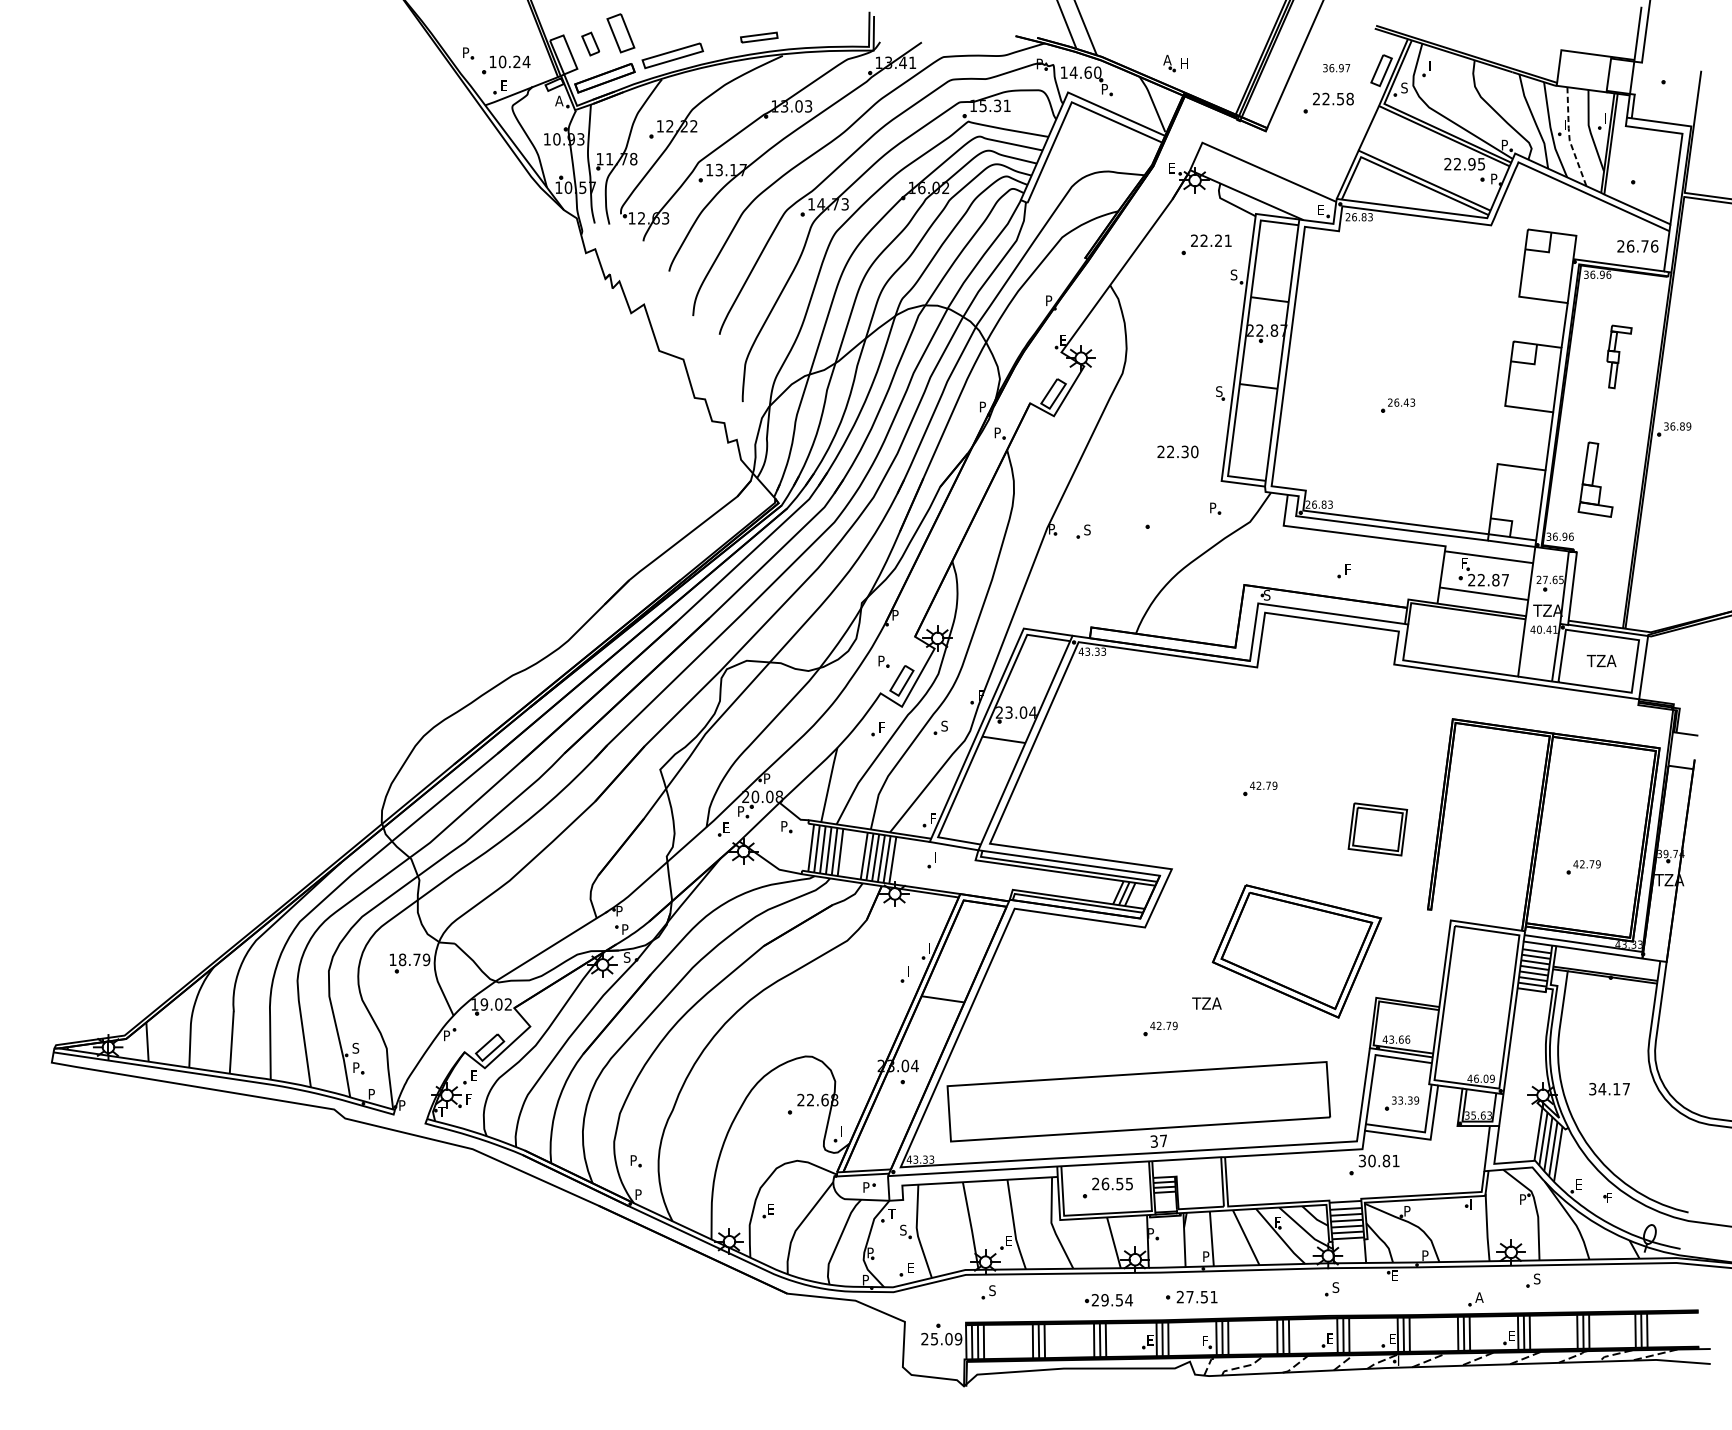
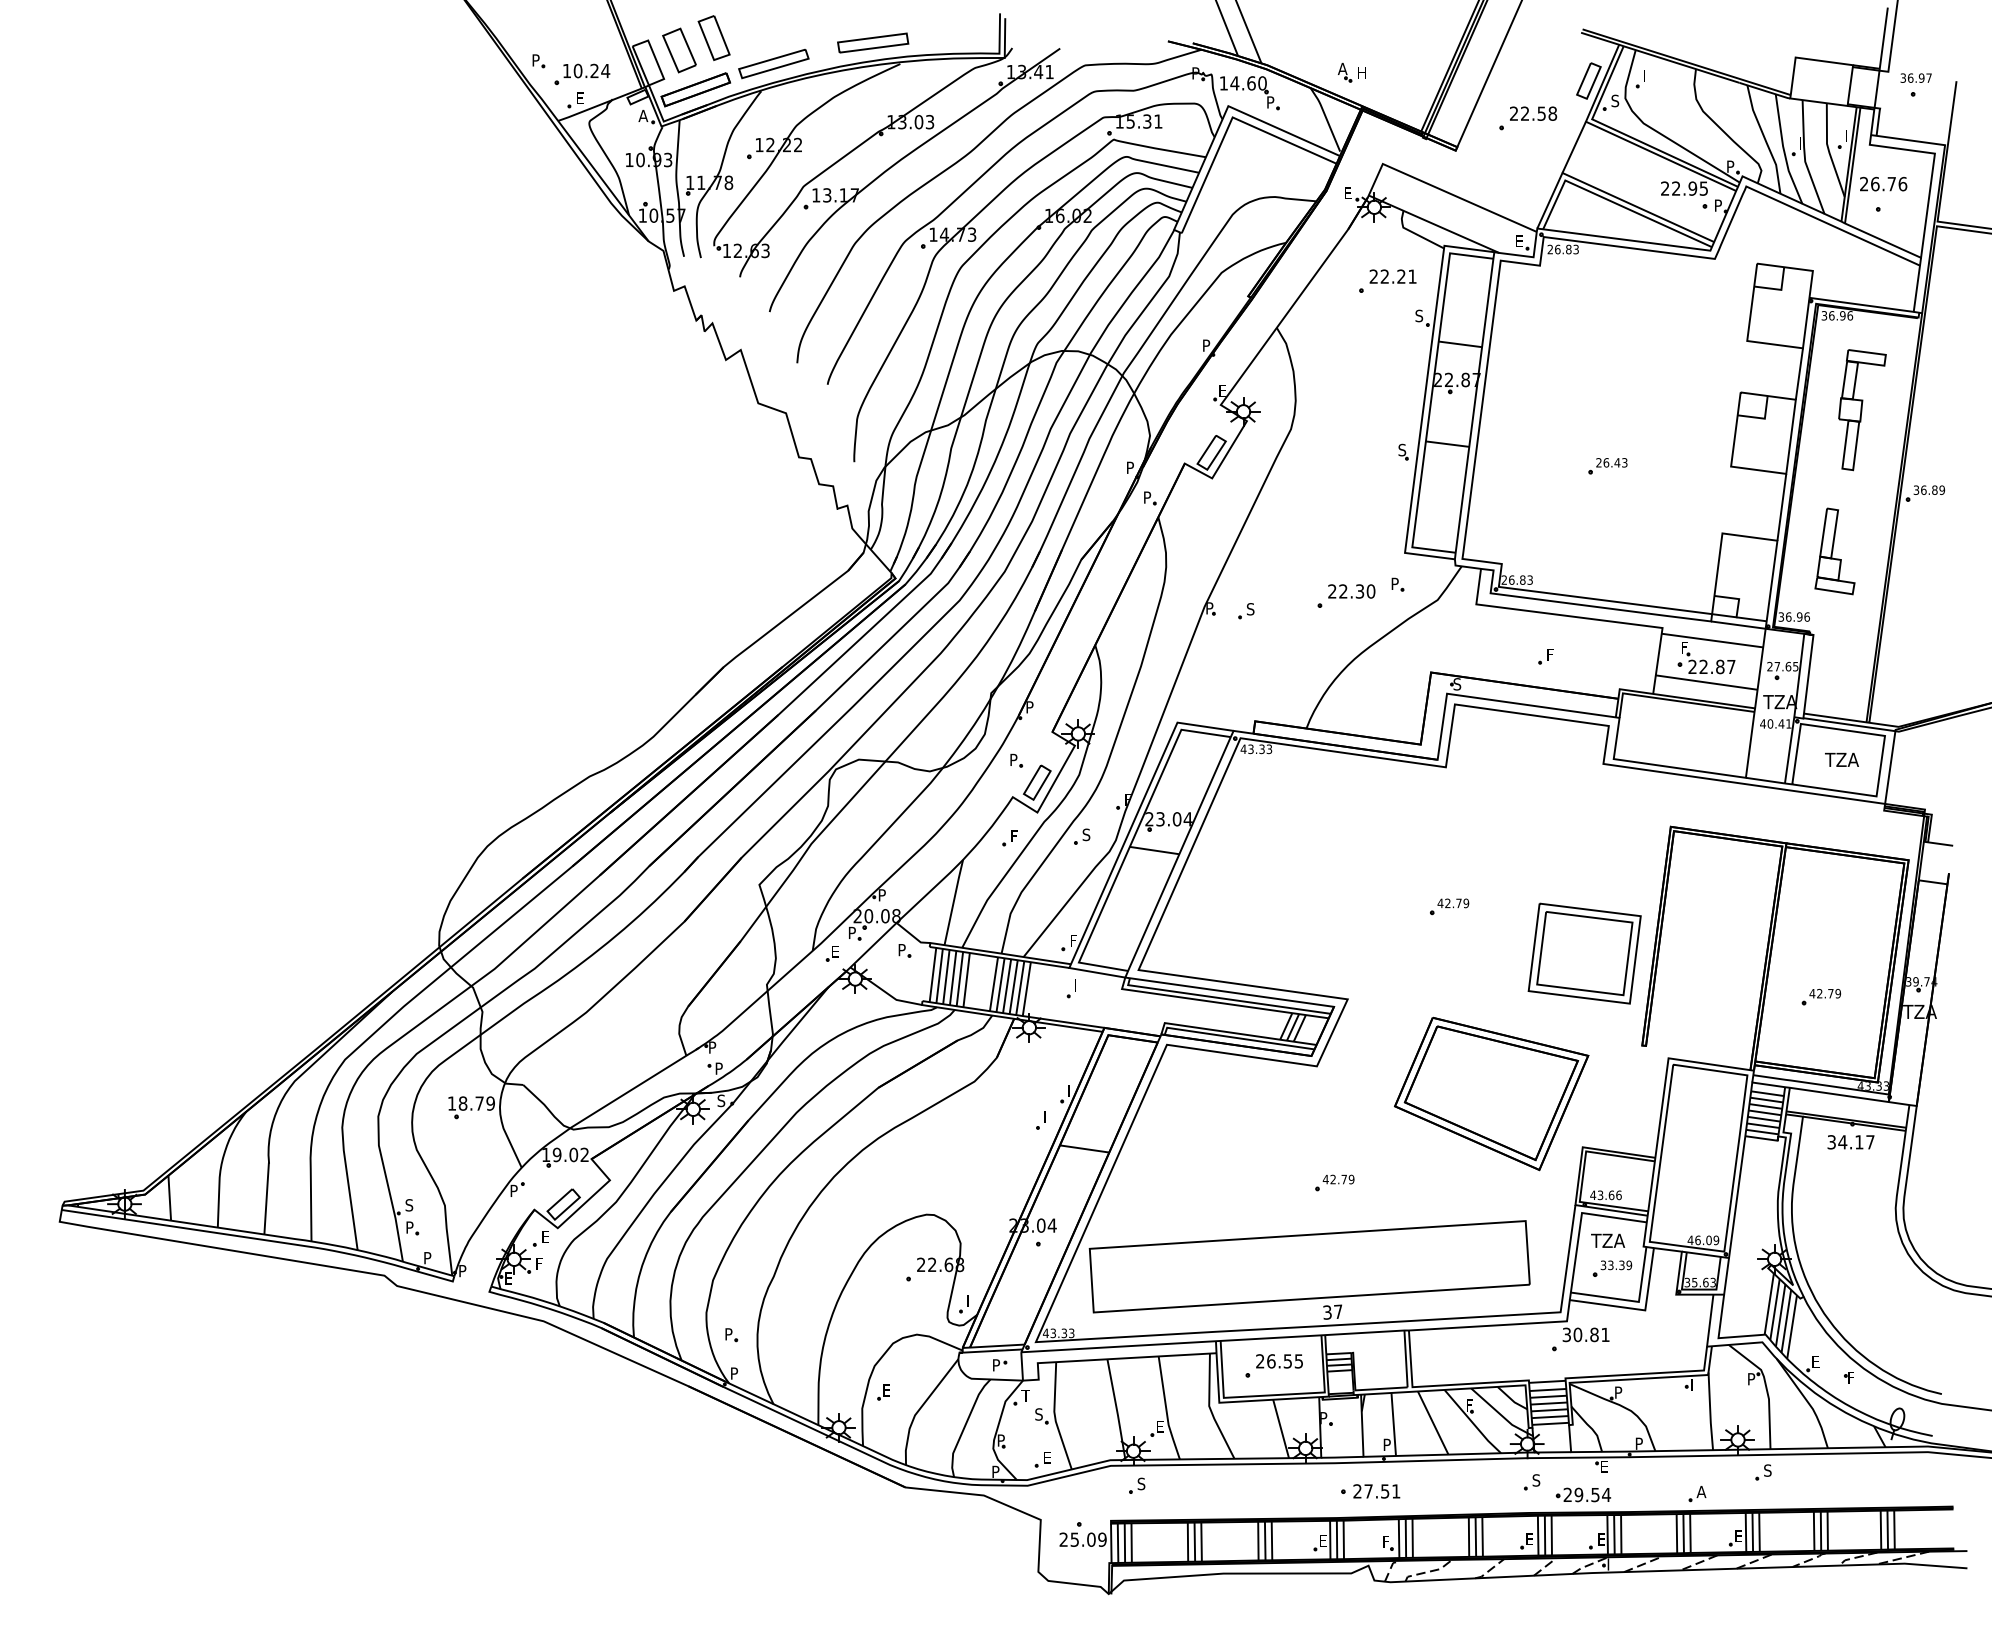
part: (759, 37) -> (873, 42), size x1.67
part: (590, 44) -> (679, 50), size x1.67
text: (1336, 67) -> (1915, 77), moved
line: (1569, 138) -> (1805, 158), dashed -> solid
text: (1637, 245) -> (1883, 183), moved
part: (1619, 357) -> (1862, 410), size x1.67
text: (1177, 451) -> (1351, 591), moved
part: (1377, 829) -> (1584, 953), size x1.67
text: (1207, 1003) -> (1608, 1240), moved
text: (1609, 1089) -> (1850, 1142), moved
text: (442, 1111) -> (508, 1278), T -> E
part: (1109, 1299) -> (1583, 1494), moved

